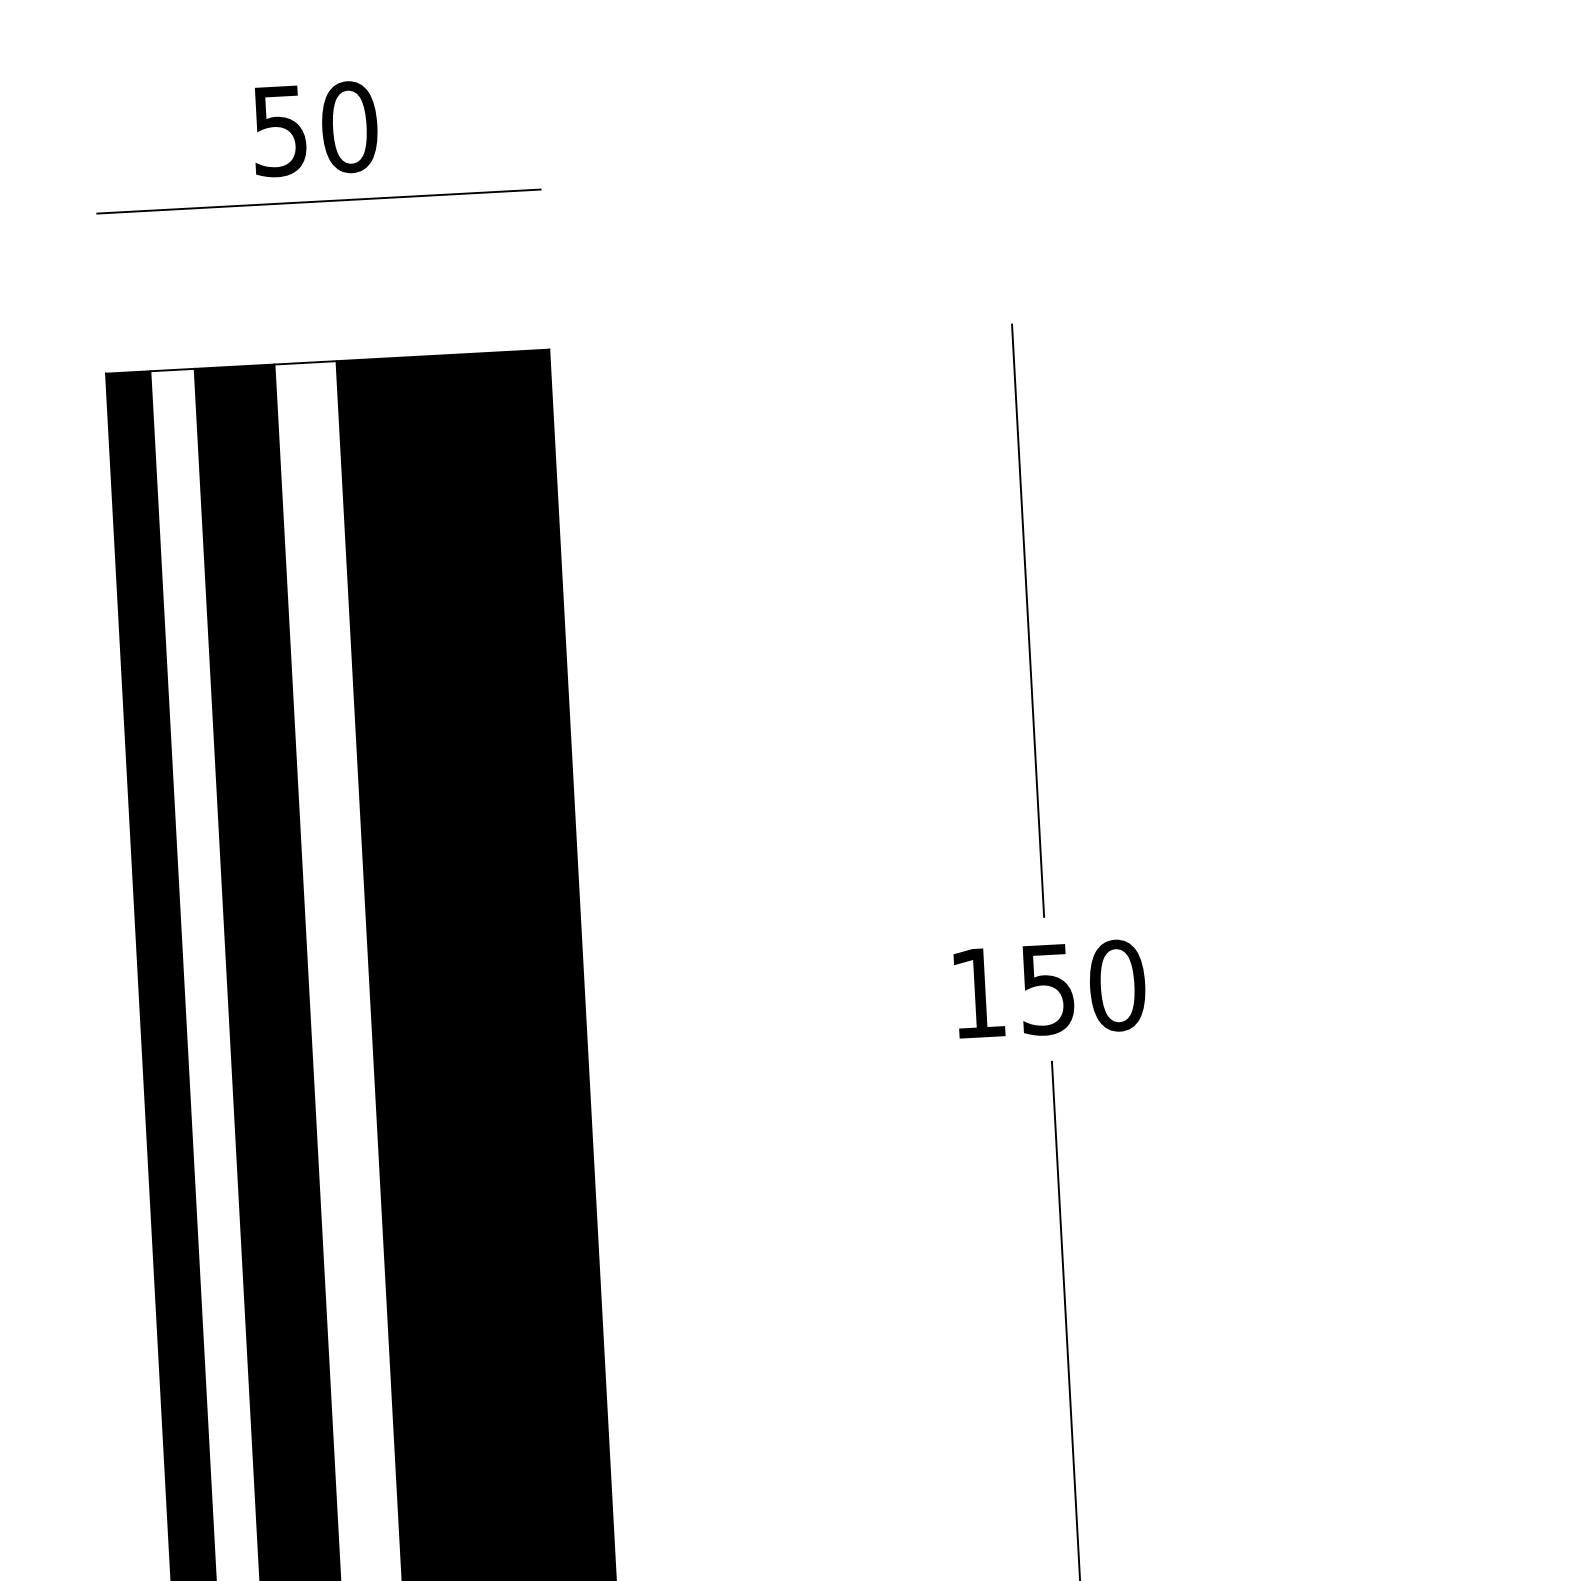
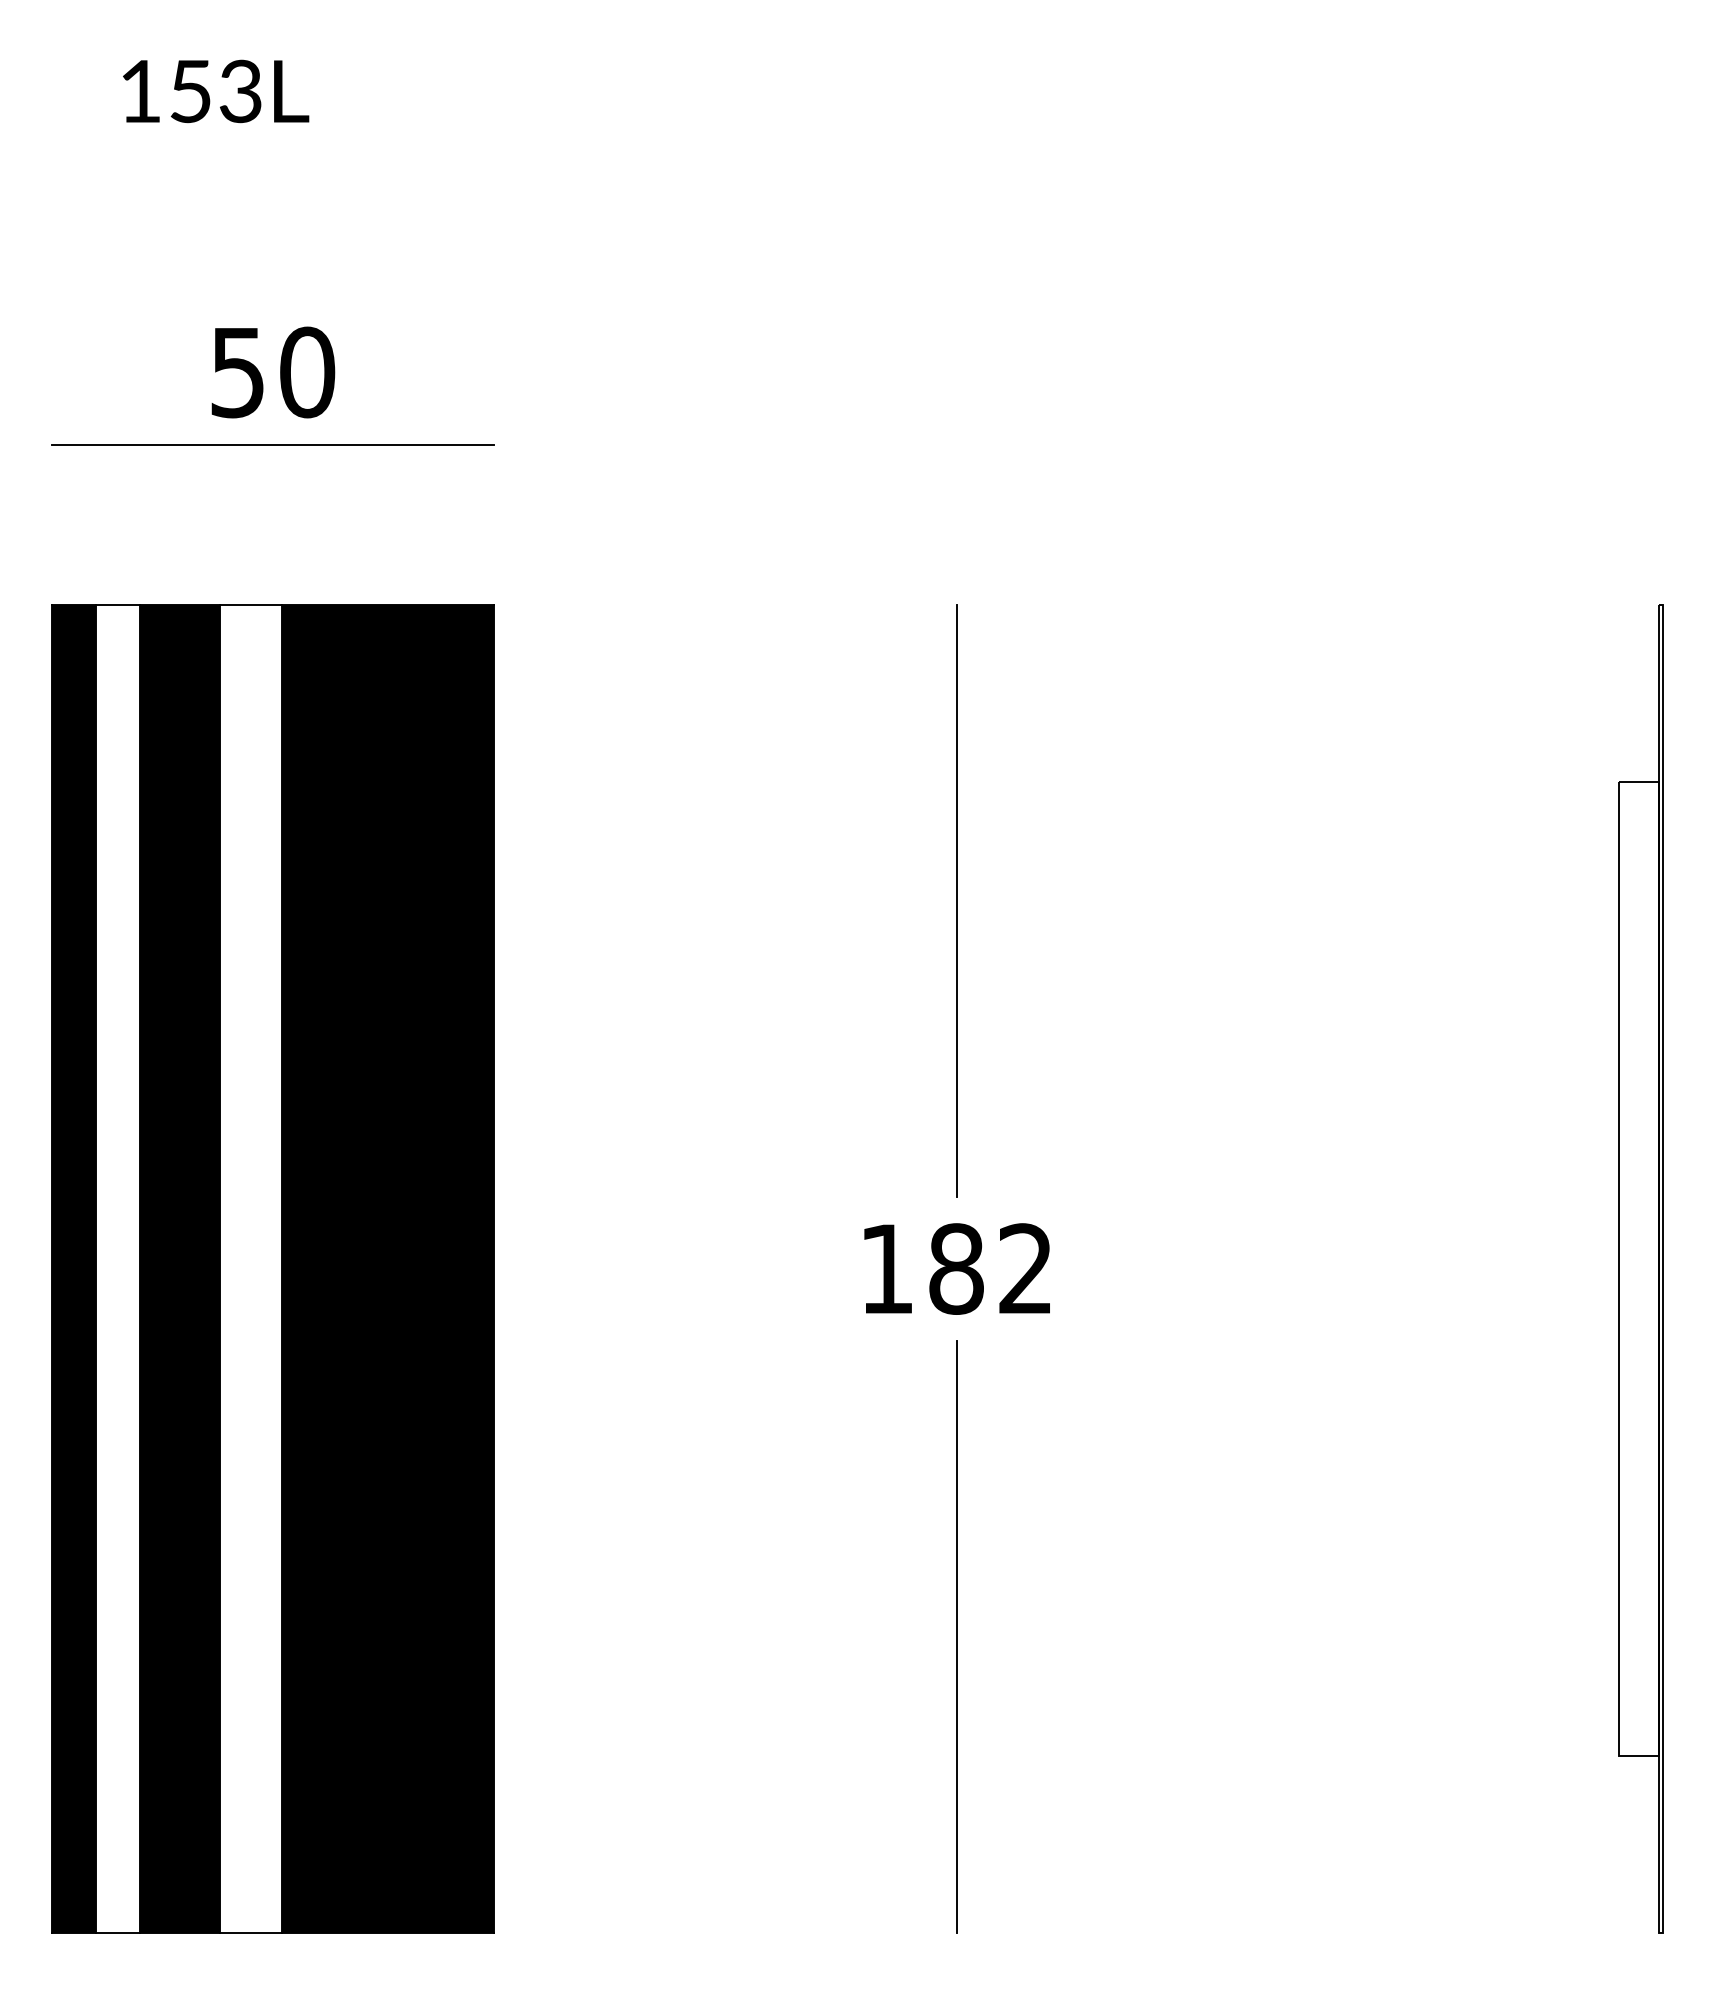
text: (1082, 986) -> (991, 1268), 150 -> 182

